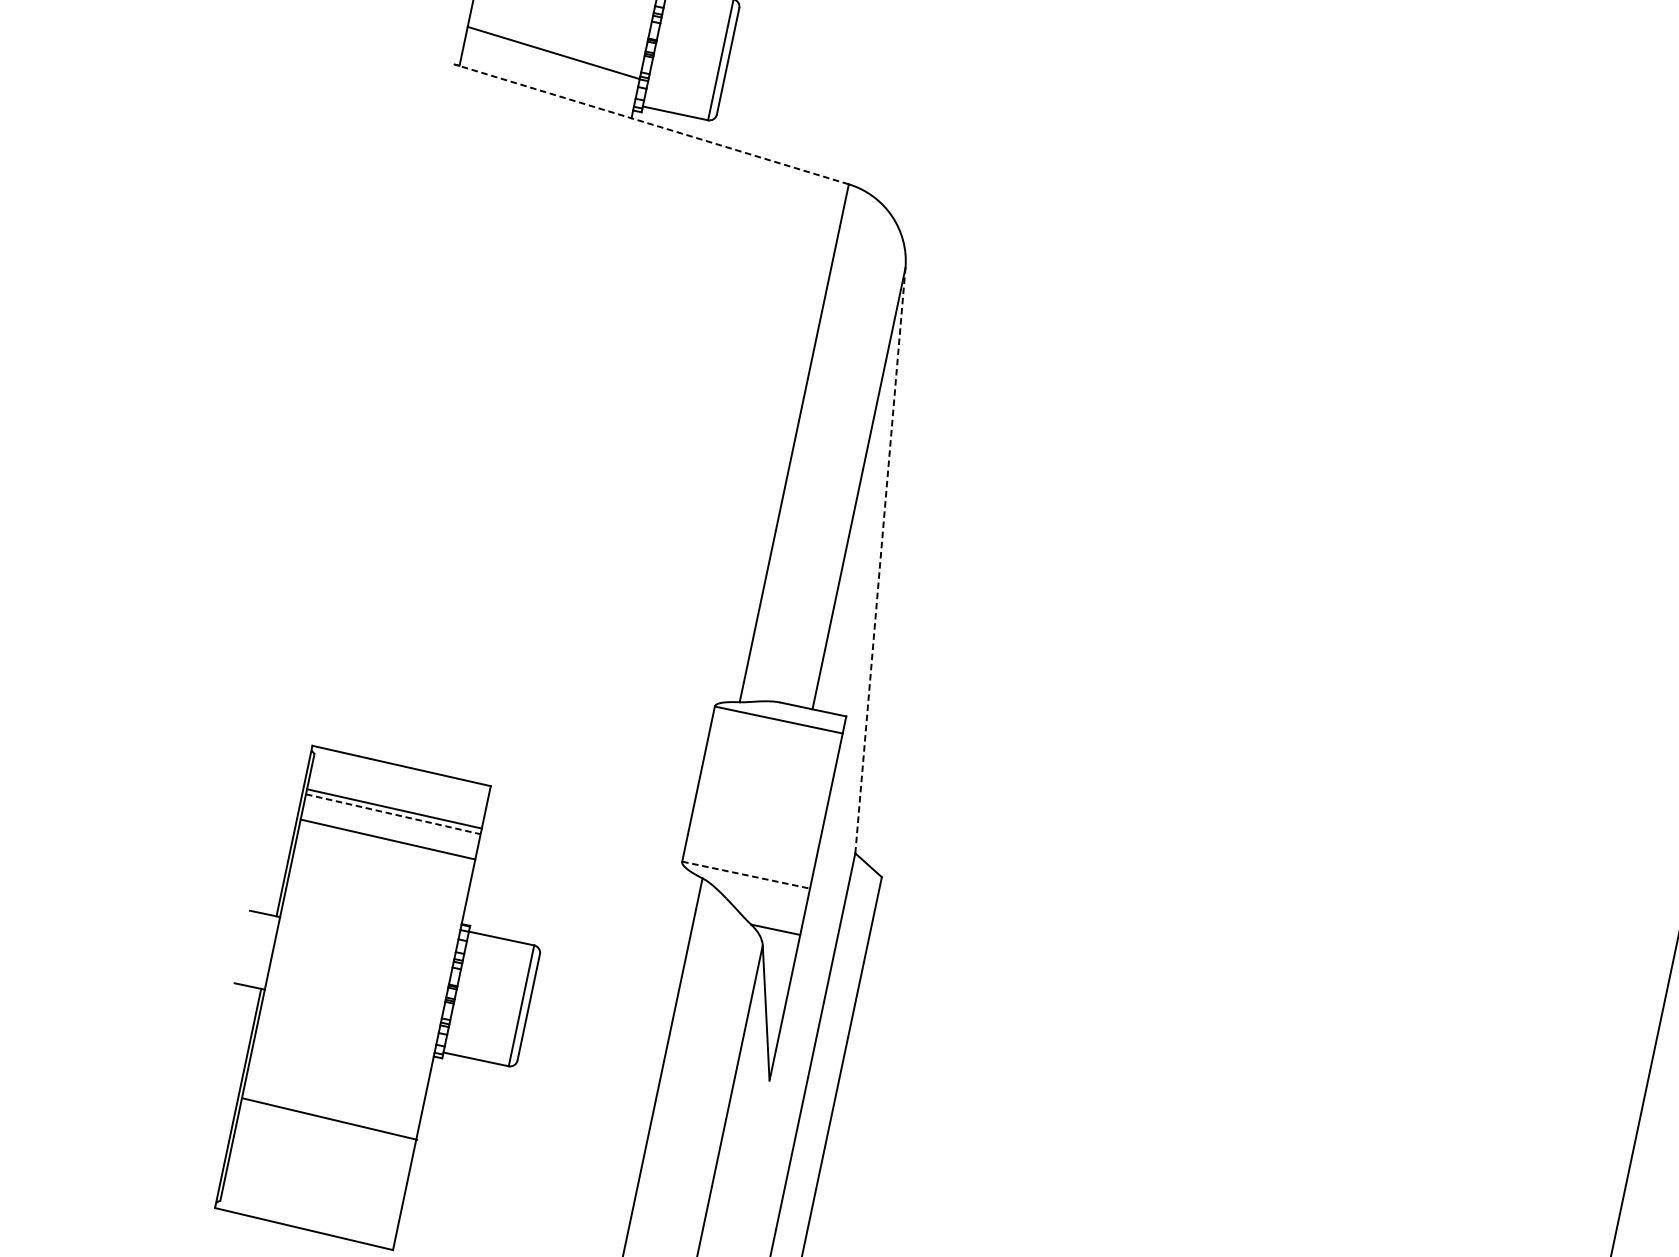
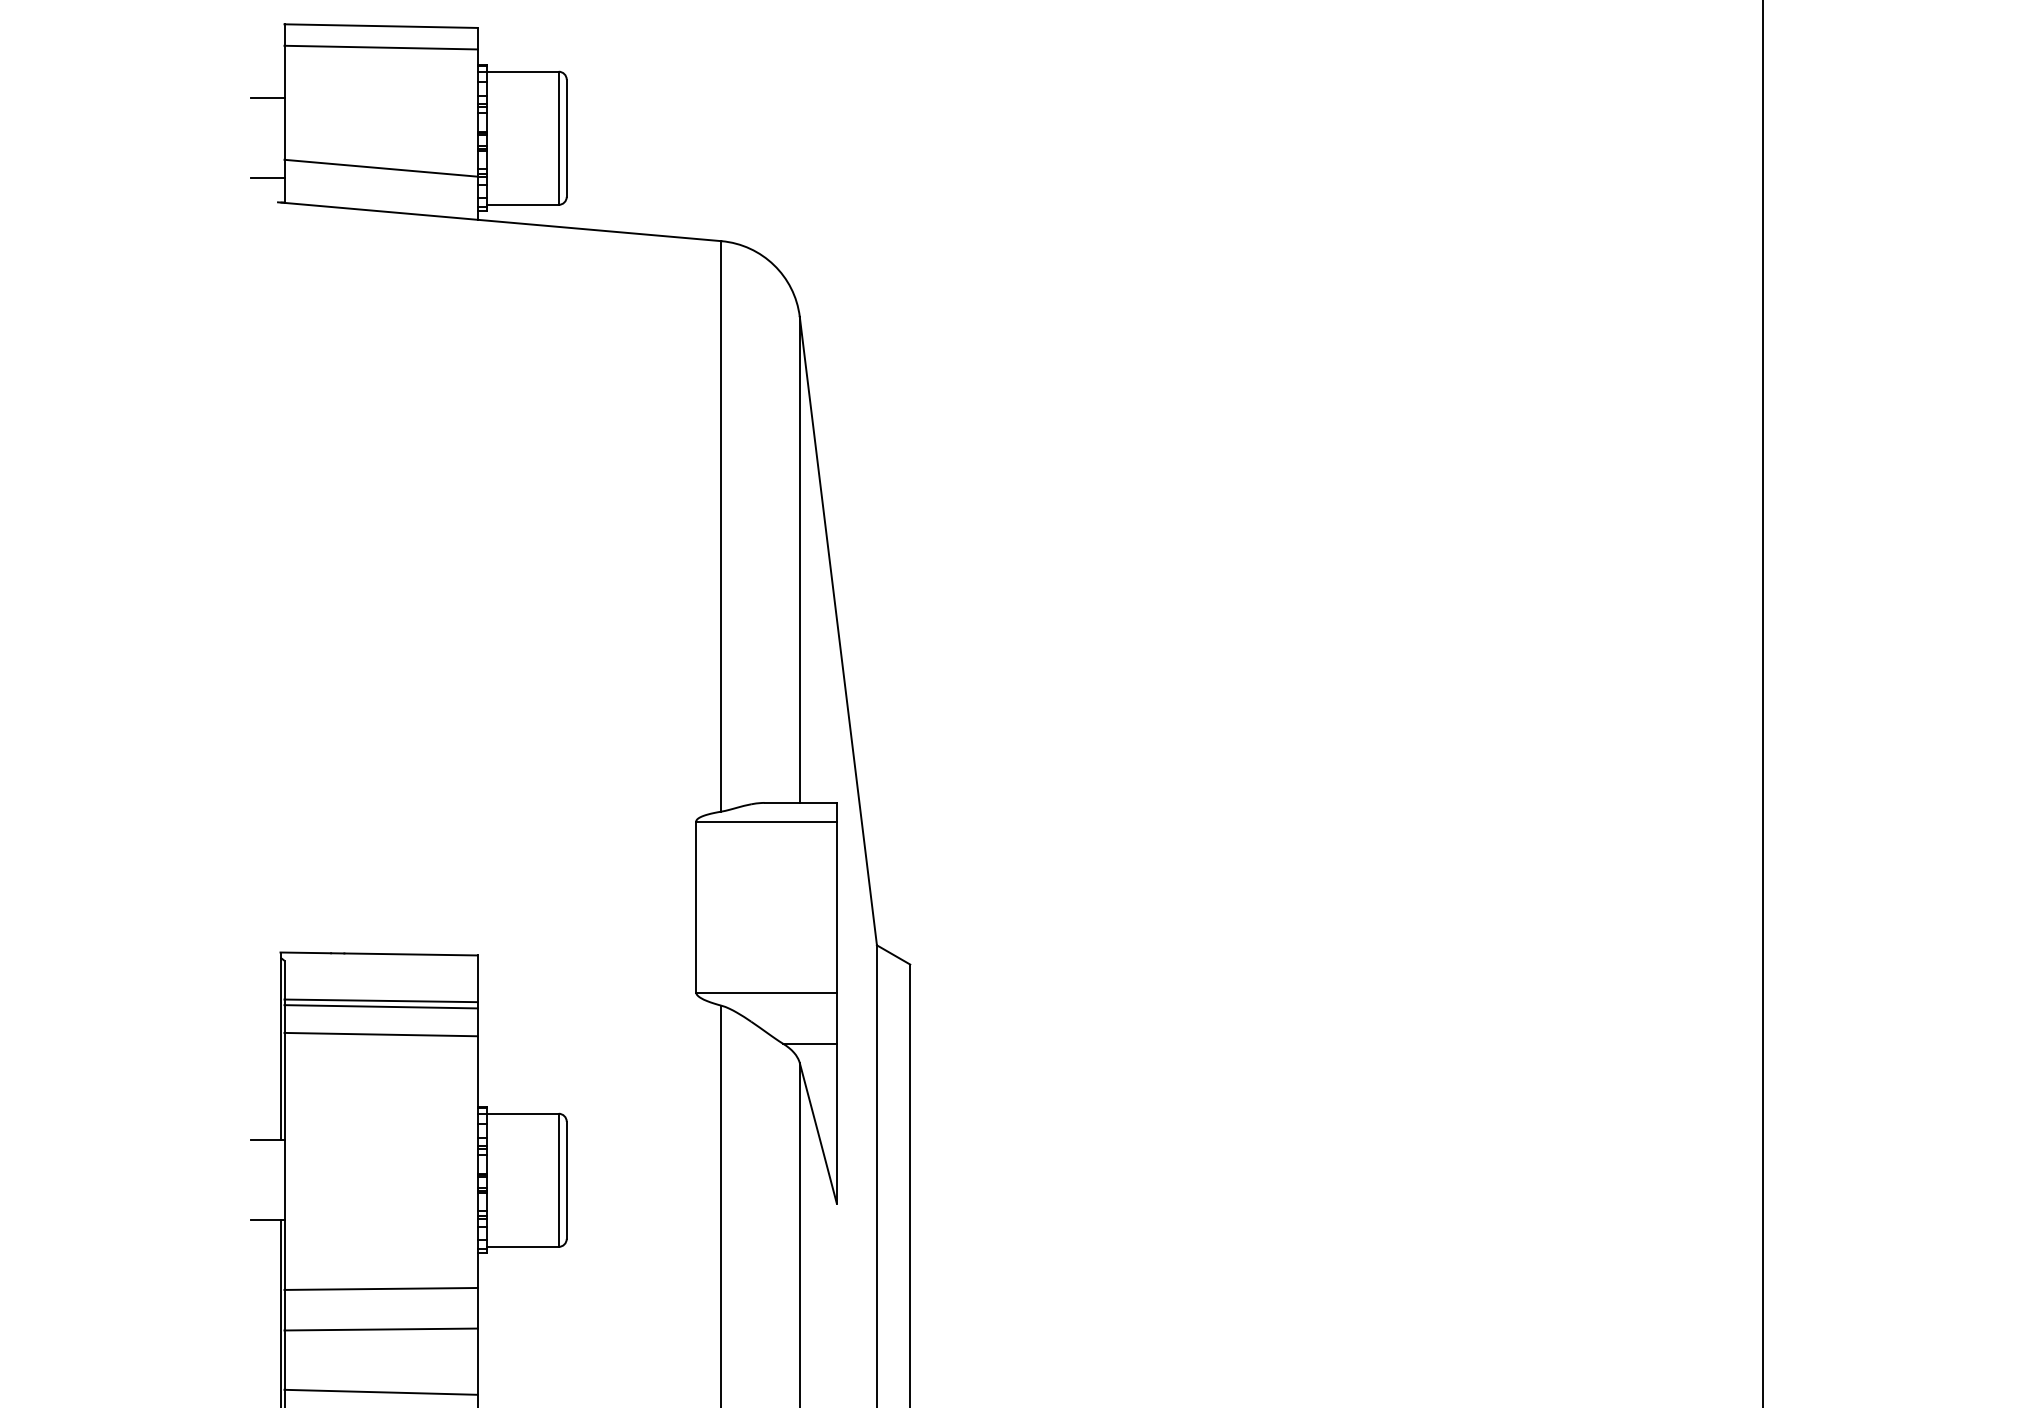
line: (448, 40) -> (267, 178), added
line: (651, 124) -> (499, 221), dashed -> solid
line: (880, 561) -> (838, 631), dashed -> solid
line: (393, 814) -> (381, 1006), dashed -> solid
line: (746, 875) -> (767, 992), dashed -> solid
line: (338, 1069) -> (380, 1288), added
line: (331, 1107) -> (380, 1329), added
line: (329, 1118) -> (380, 1391), moved

